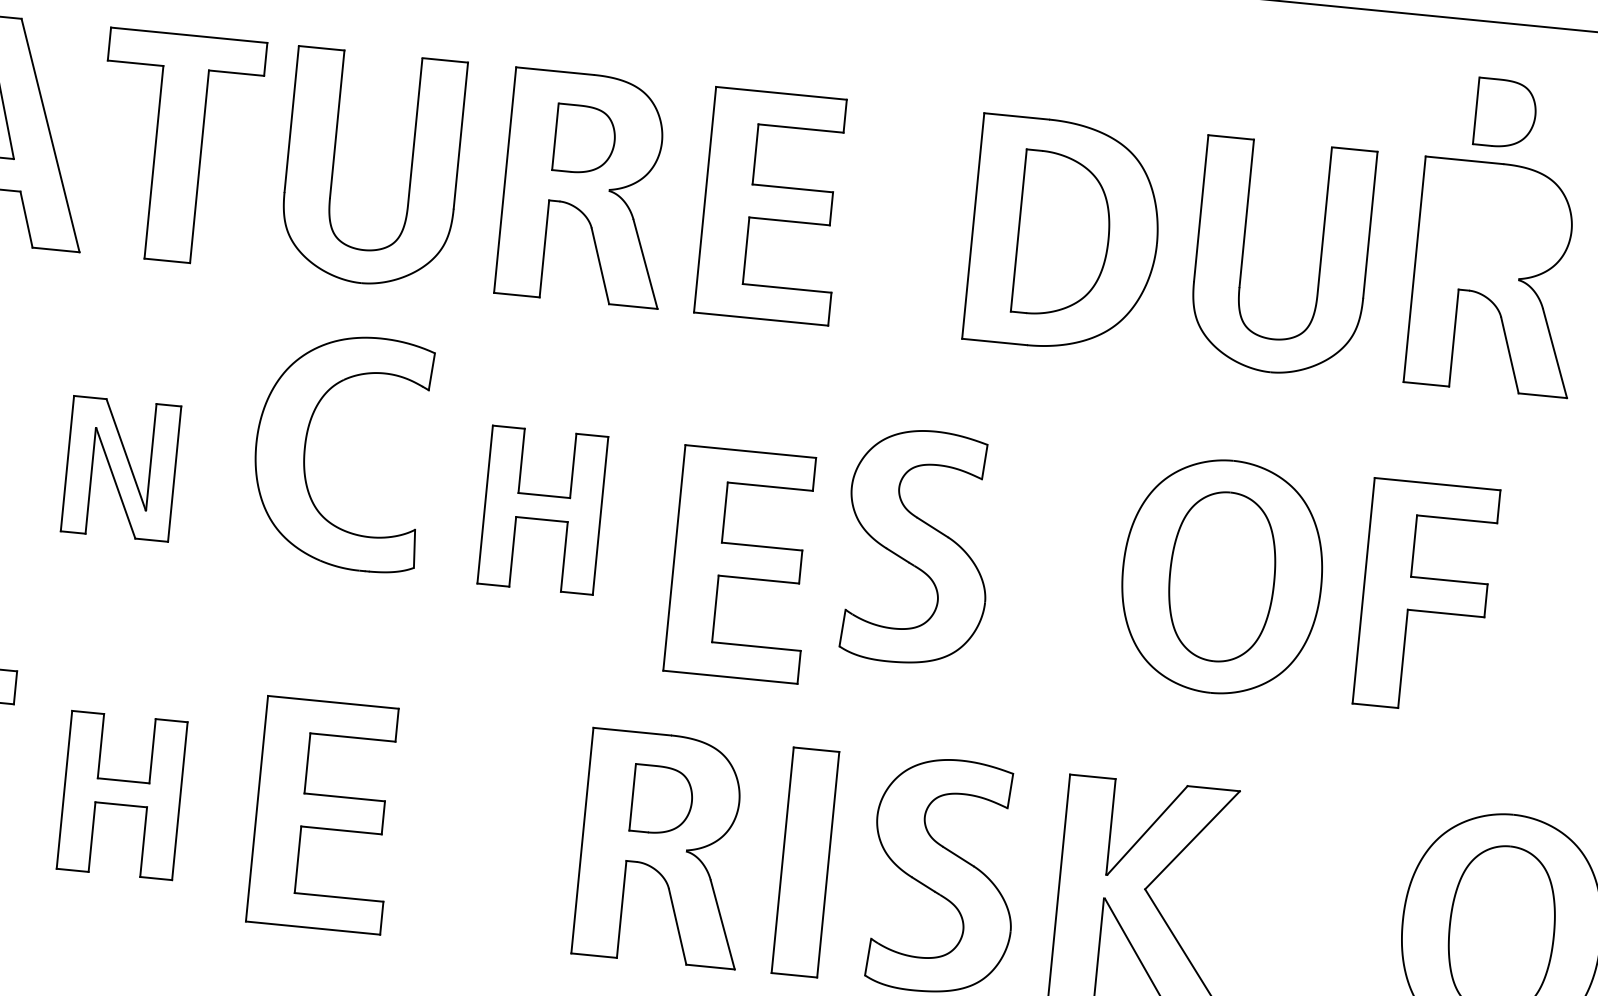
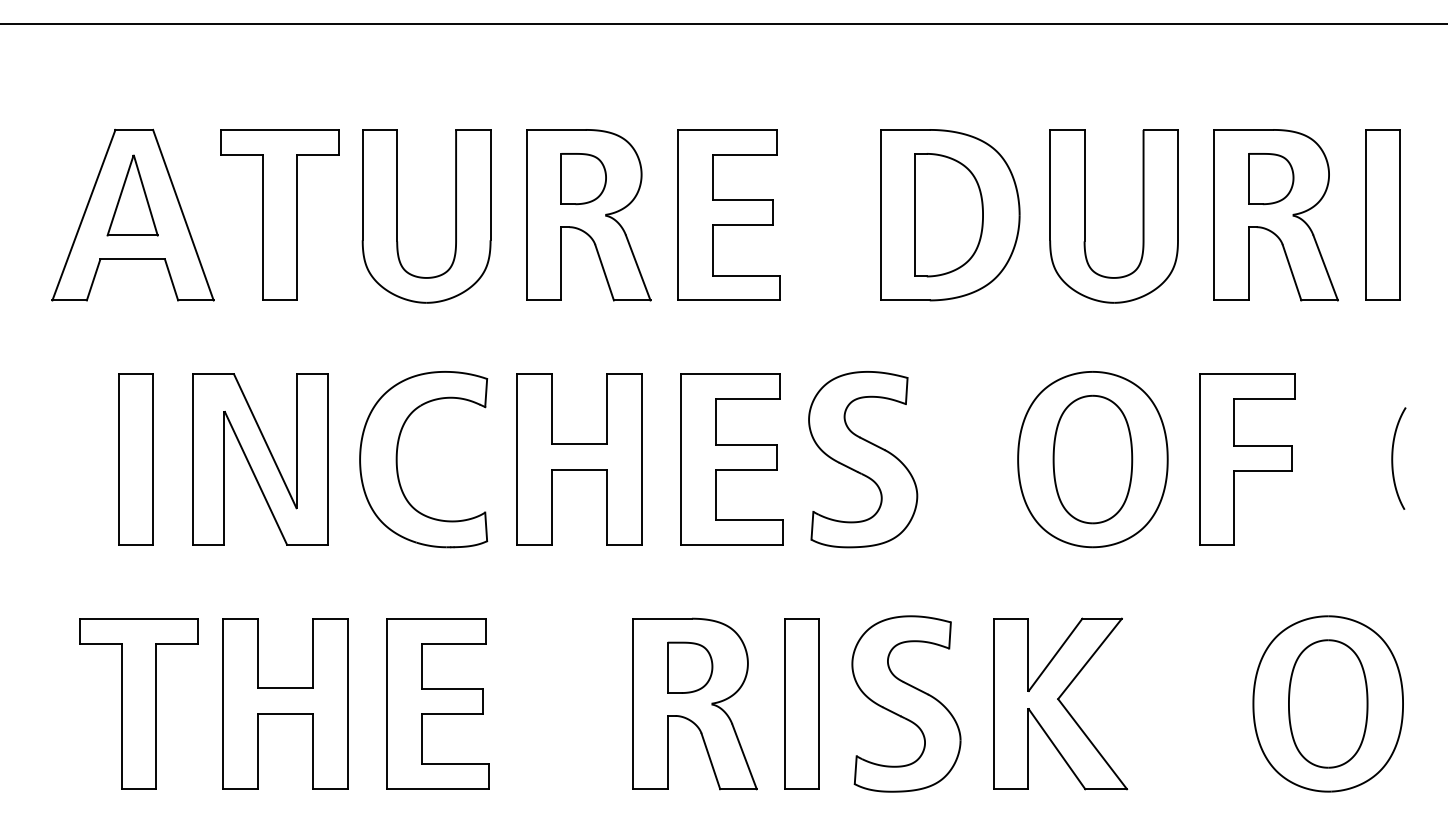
part: (1506, 114) -> (1271, 179), moved
part: (305, 448) -> (397, 459), moved
part: (120, 468) -> (260, 459), size x1.67
part: (542, 510) -> (579, 459), size x1.43
part: (740, 564) -> (731, 459), moved
part: (122, 794) -> (285, 703), size x1.43

